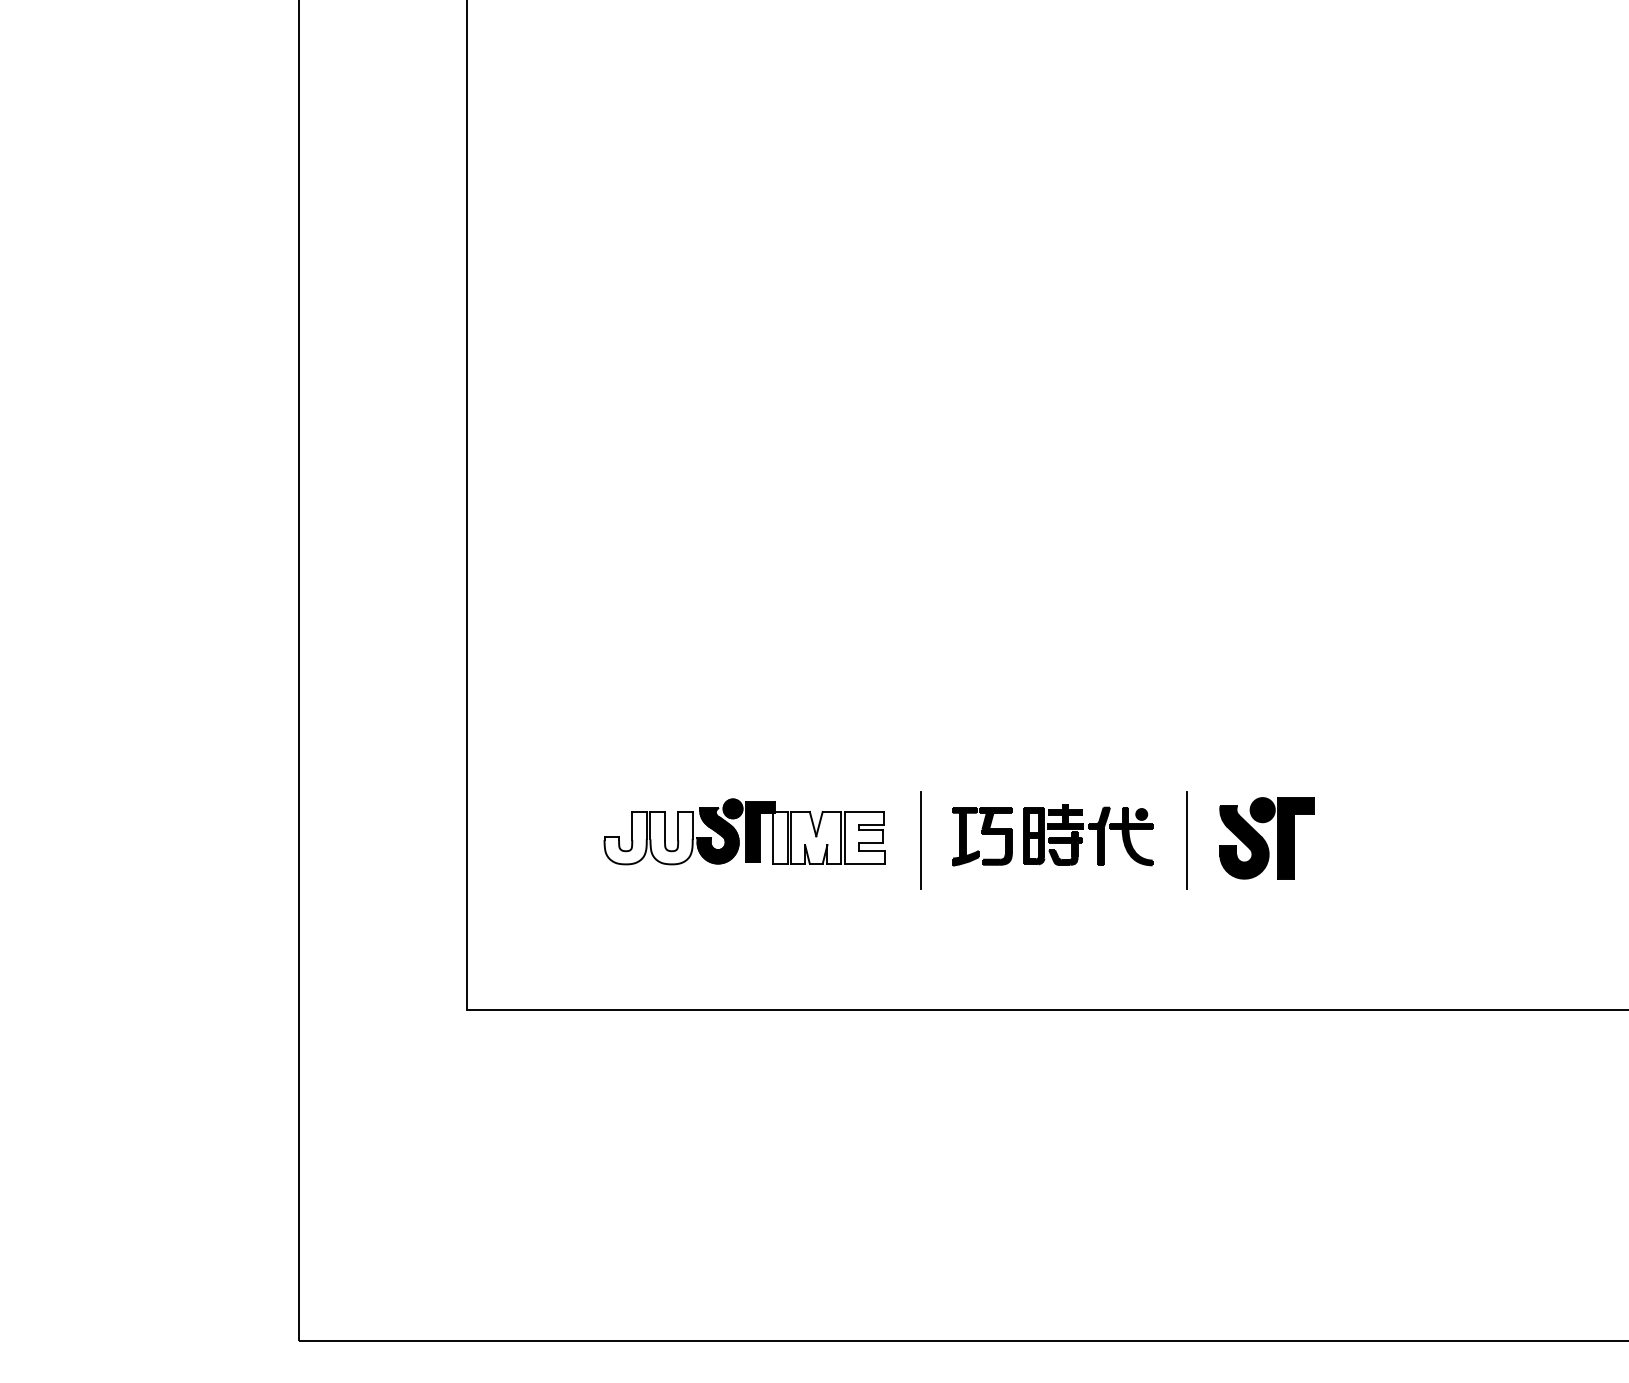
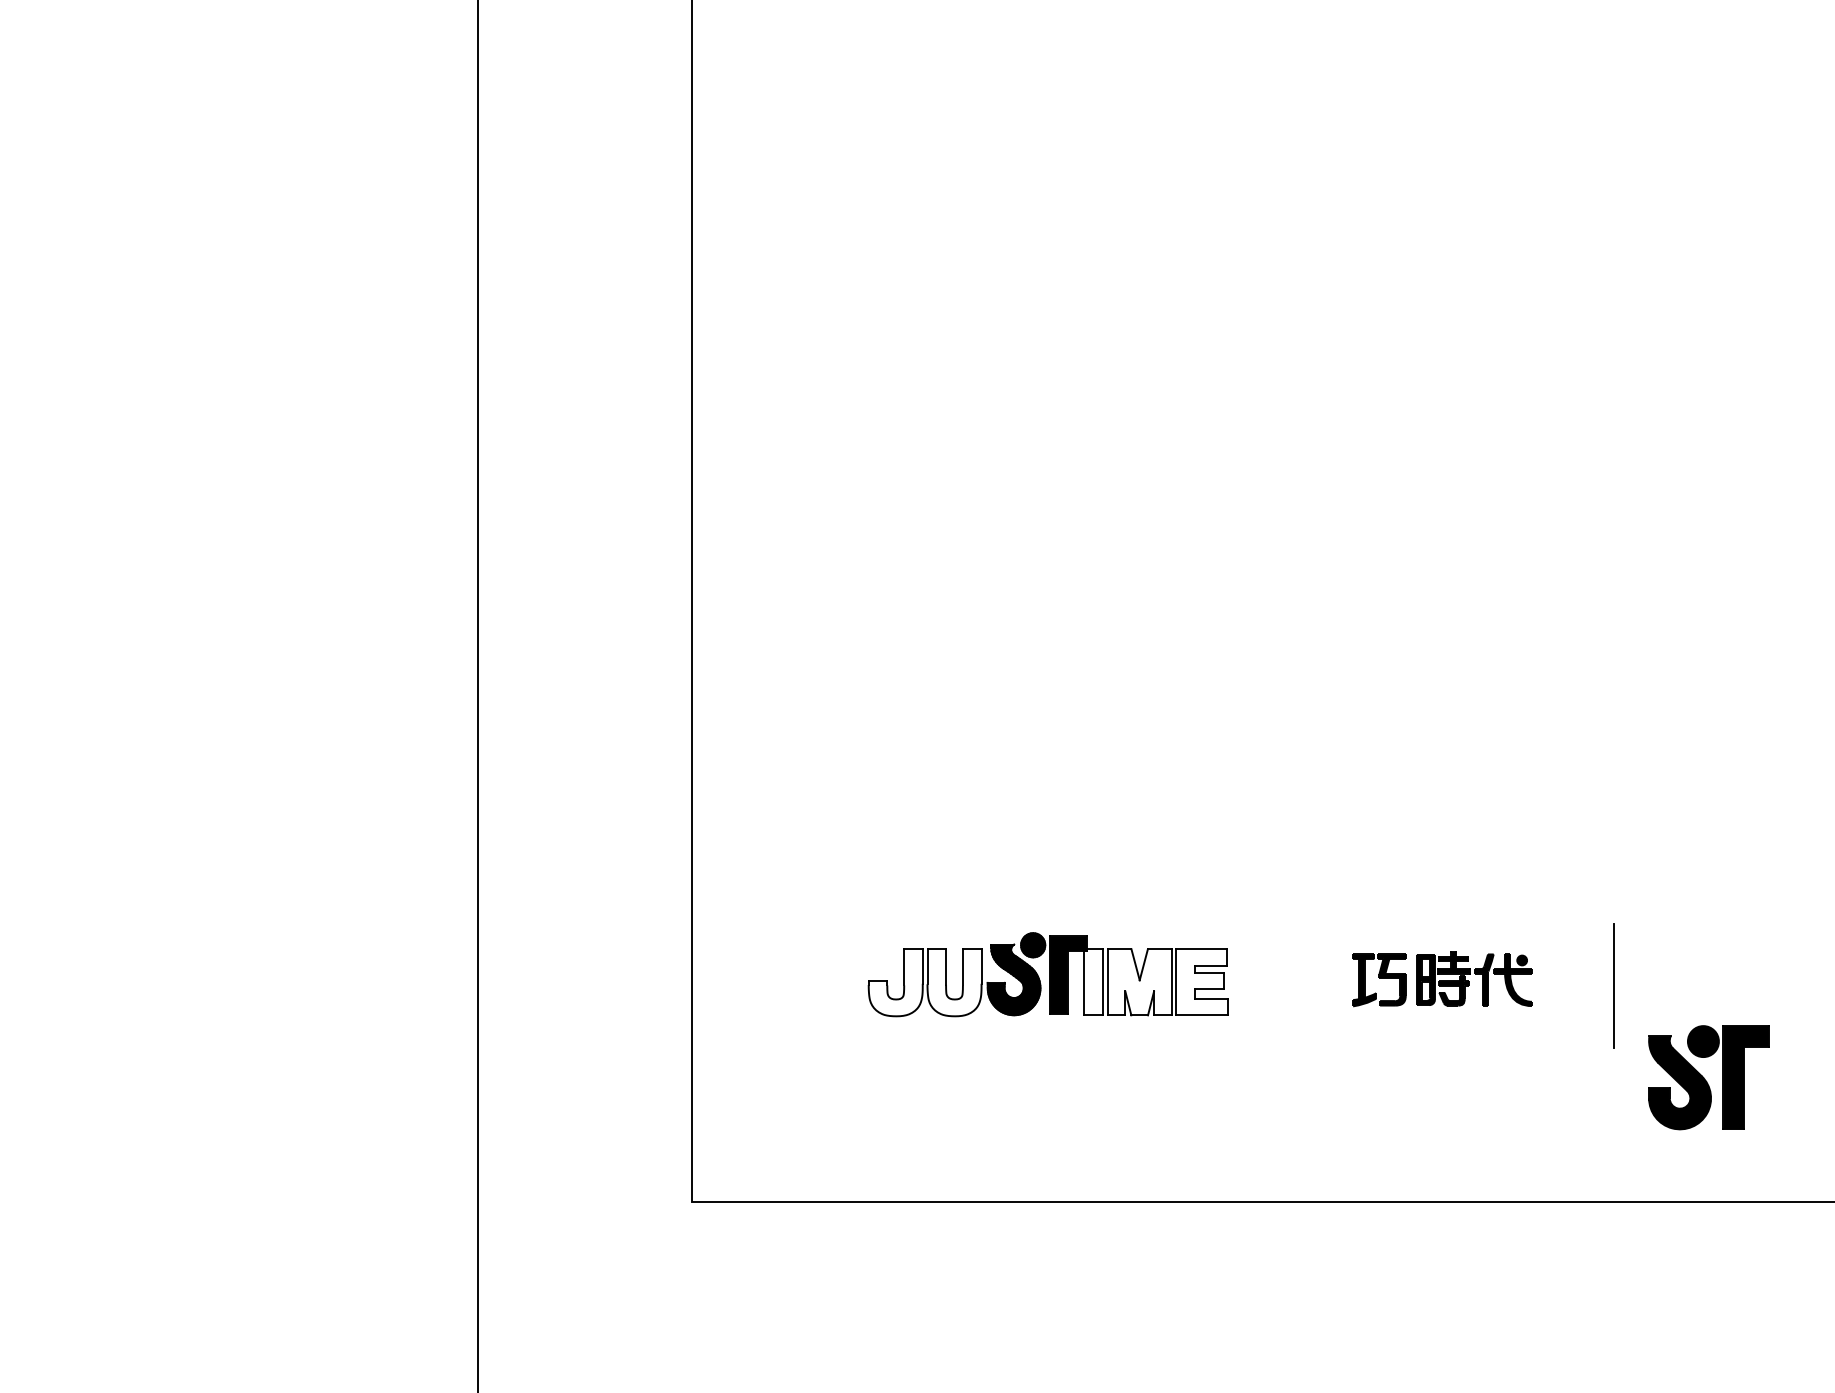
part: (1052, 835) -> (1442, 979), size x0.7
part: (1266, 838) -> (1708, 1077), moved
line: (920, 840) -> (1273, 985), removed

